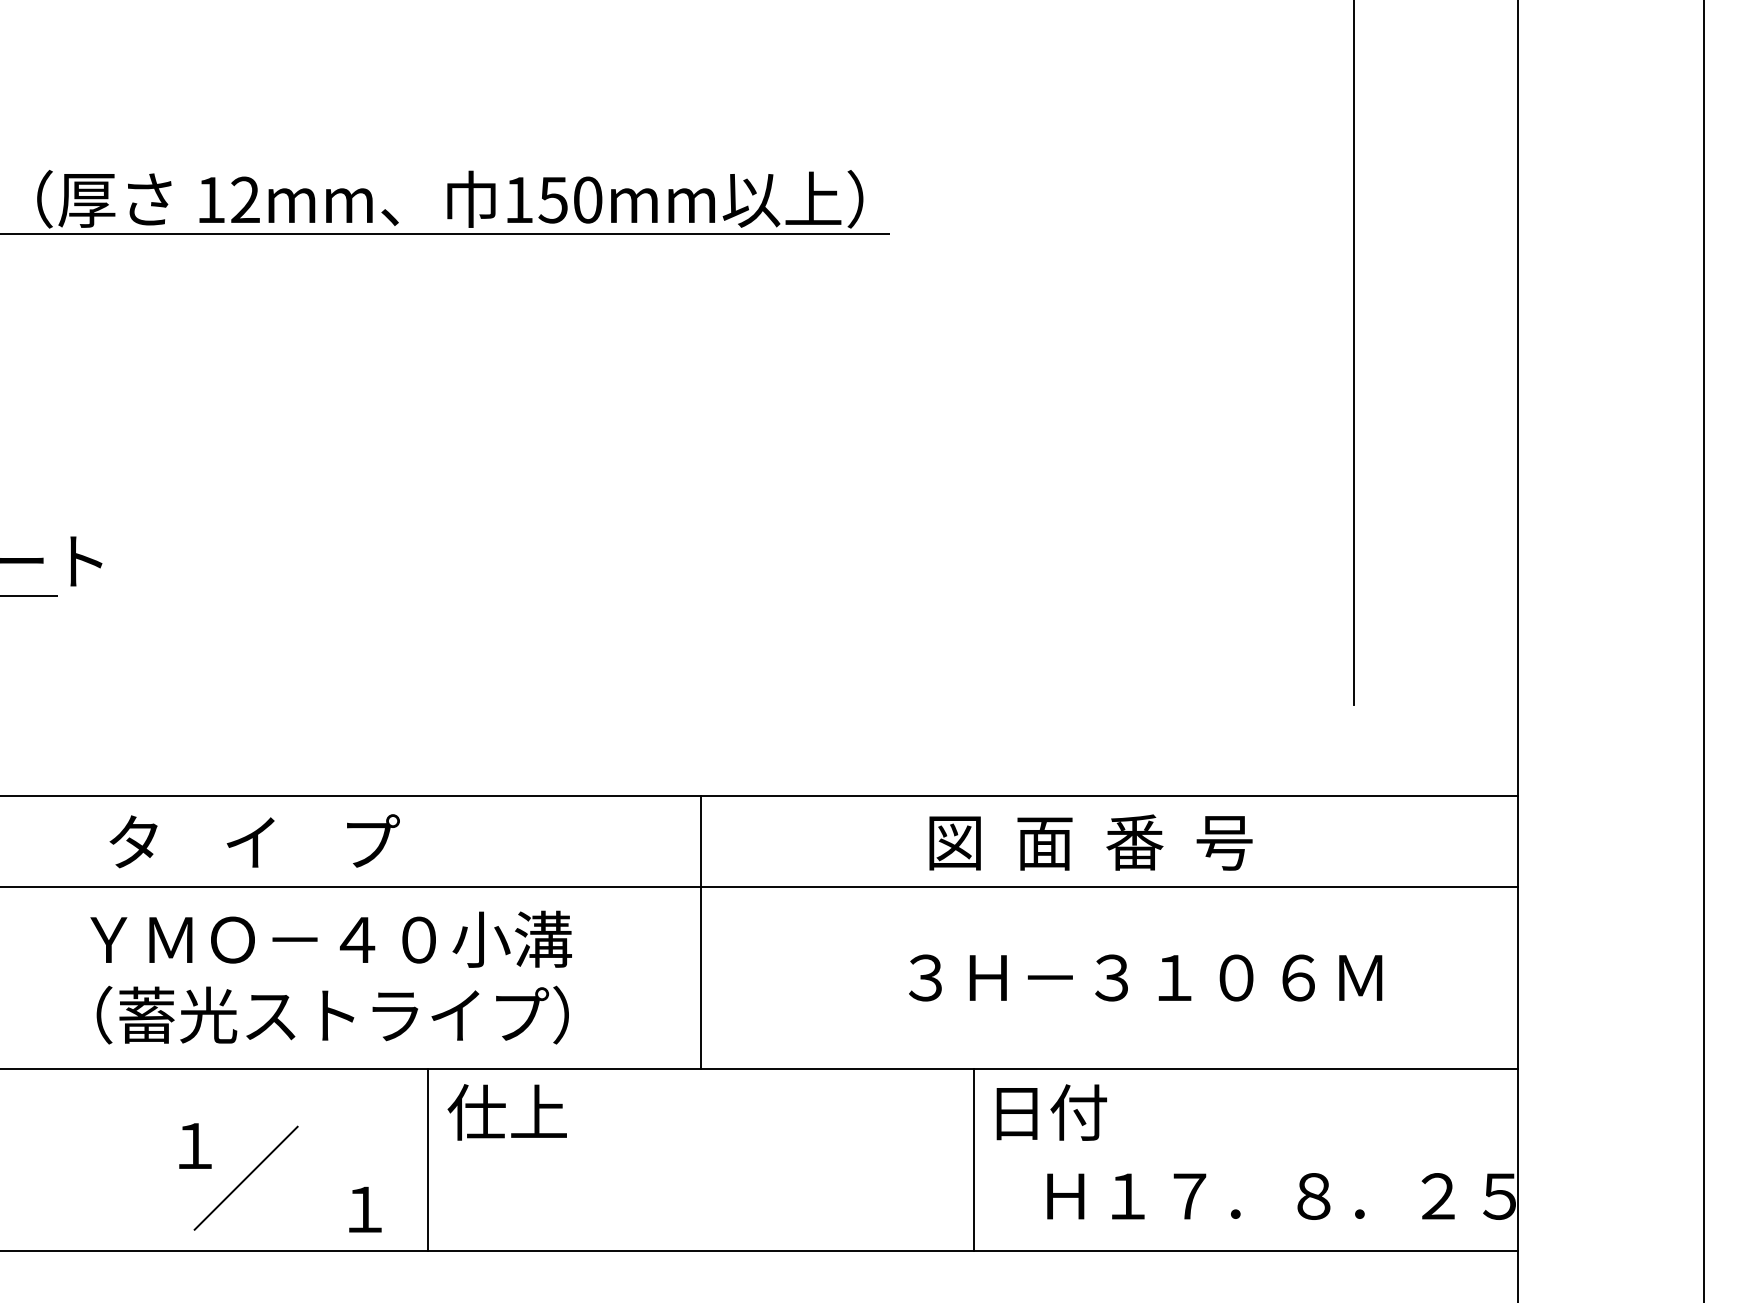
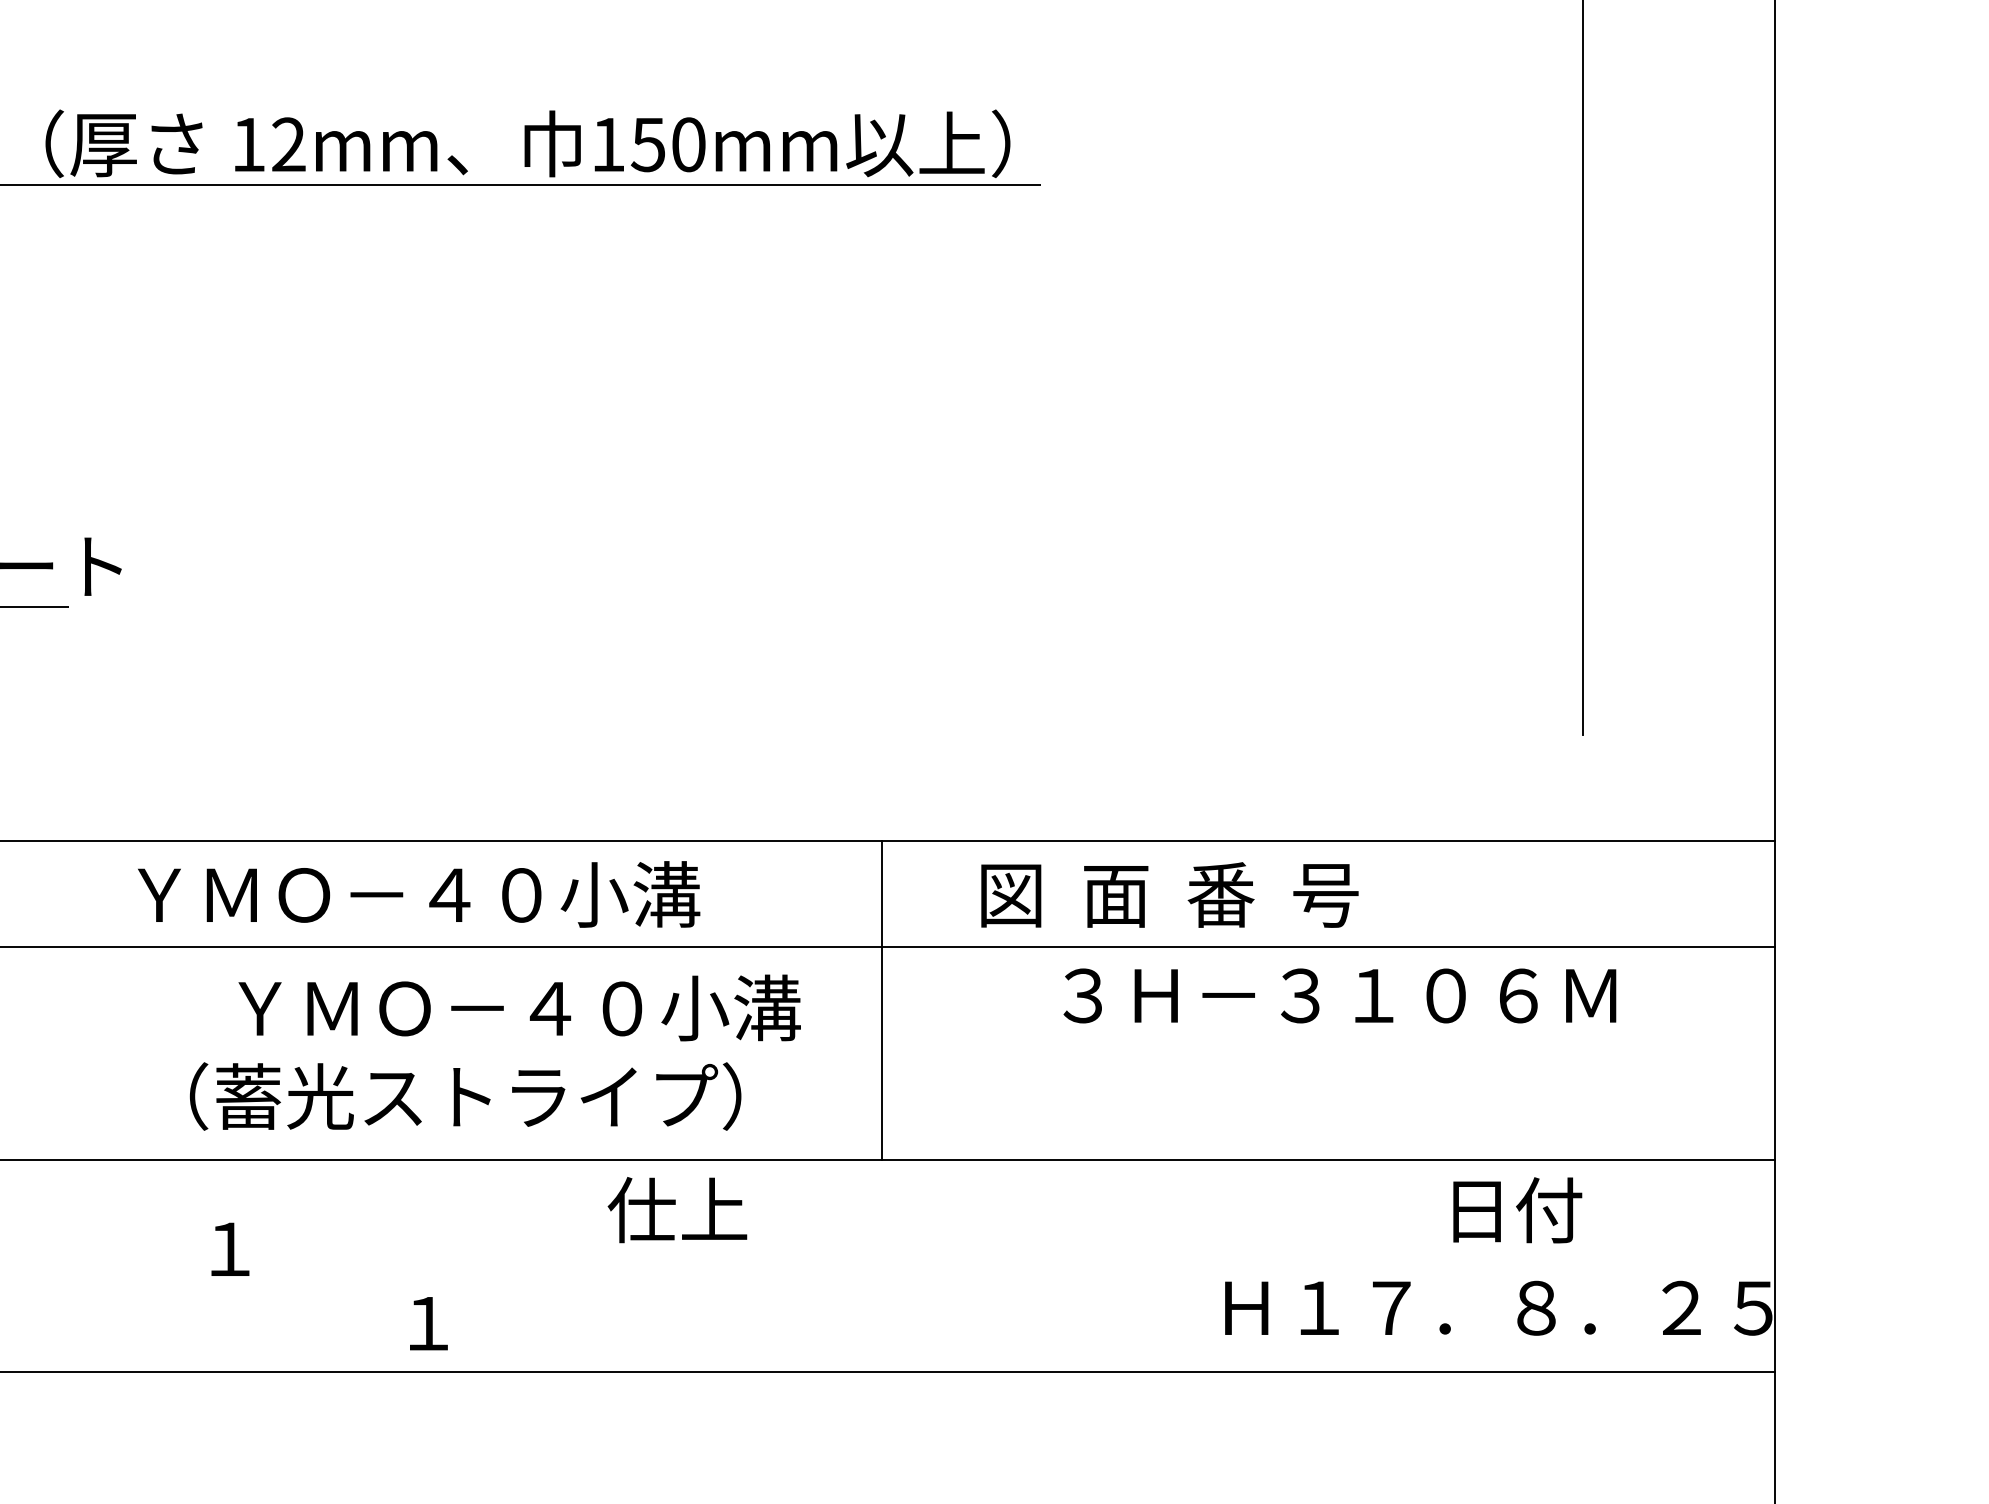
text: (353, 841) -> (414, 893), タ    イ    プ -> ＹＭＯ－４０小溝
text: (1090, 842) -> (1169, 894), moved
line: (701, 932) -> (882, 1000), moved
text: (330, 938) -> (518, 1007), moved
text: (1145, 977) -> (1339, 995), moved
text: (332, 1014) -> (465, 1095), moved
text: (506, 1112) -> (676, 1210), moved
text: (1051, 1112) -> (1517, 1210), moved
line: (428, 1160) -> (502, 1266), removed
line: (974, 1160) -> (1140, 1266), removed
line: (245, 1177) -> (288, 1286), removed

